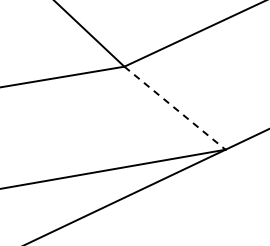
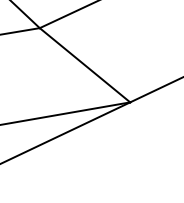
line: (175, 108) -> (85, 65), dashed -> solid

